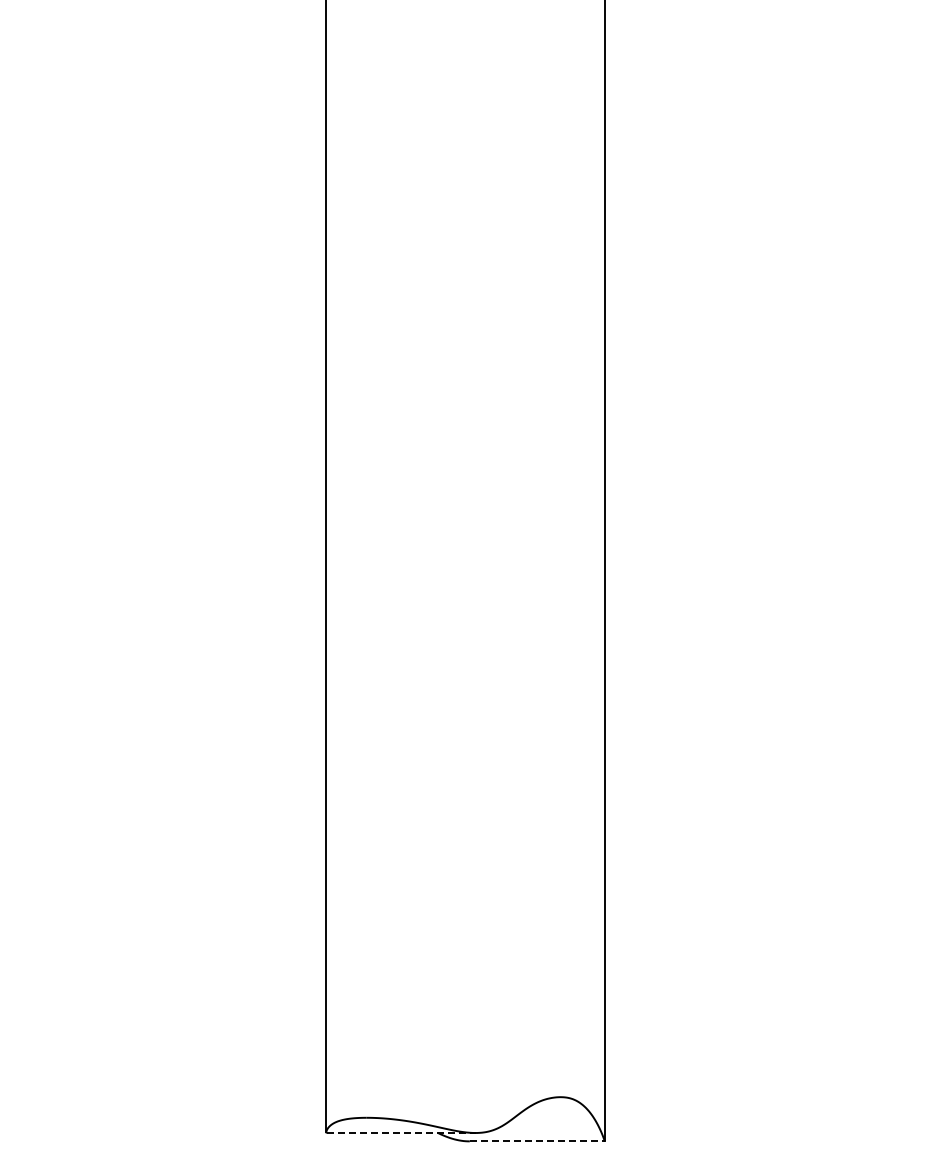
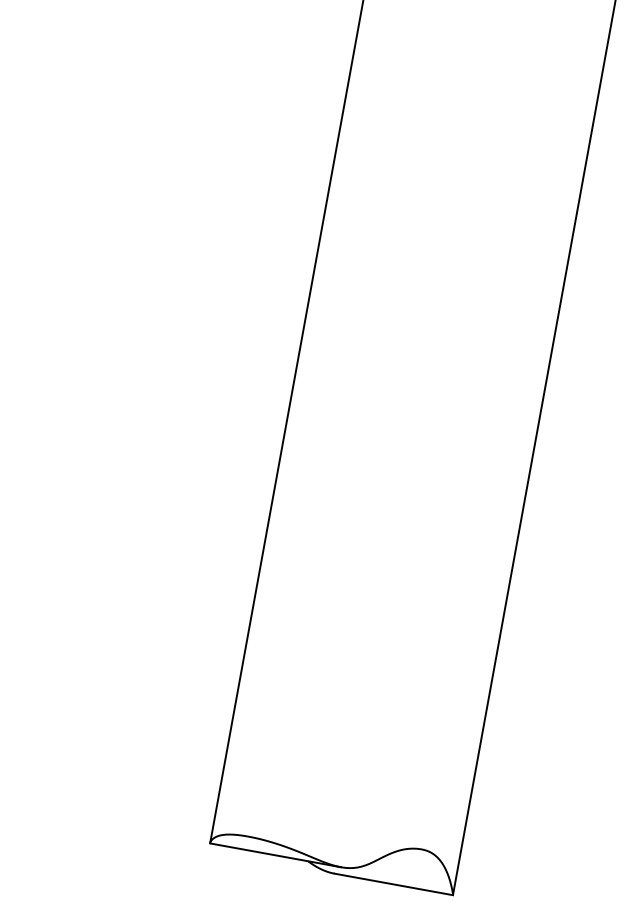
line: (401, 1132) -> (276, 854), dashed -> solid
line: (537, 1141) -> (394, 884), dashed -> solid

